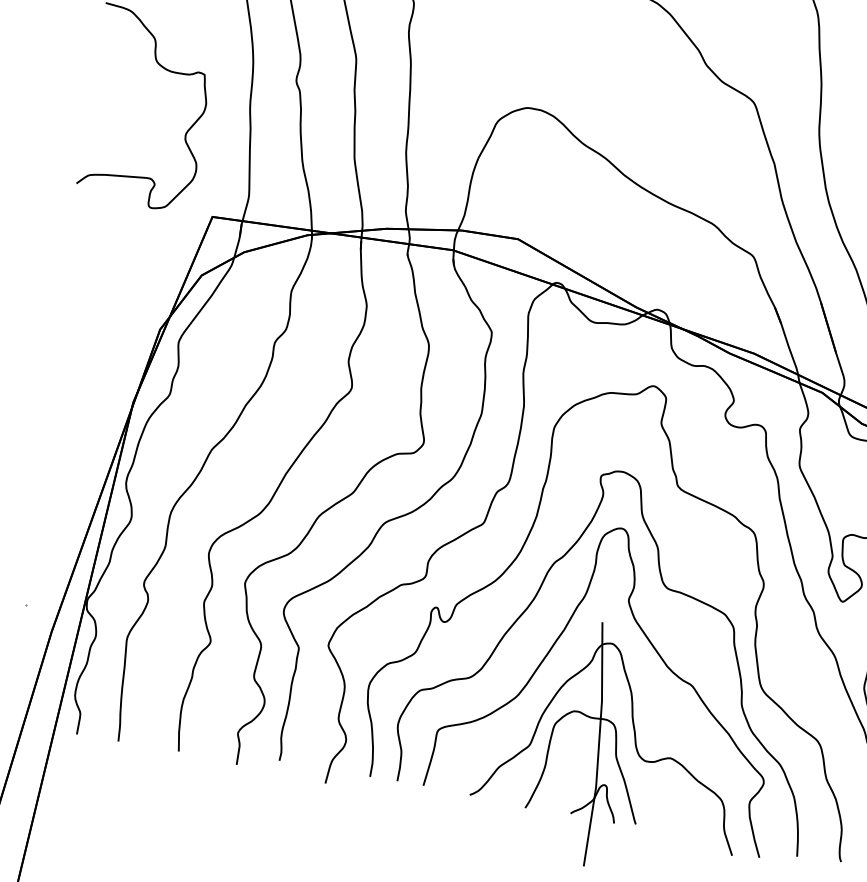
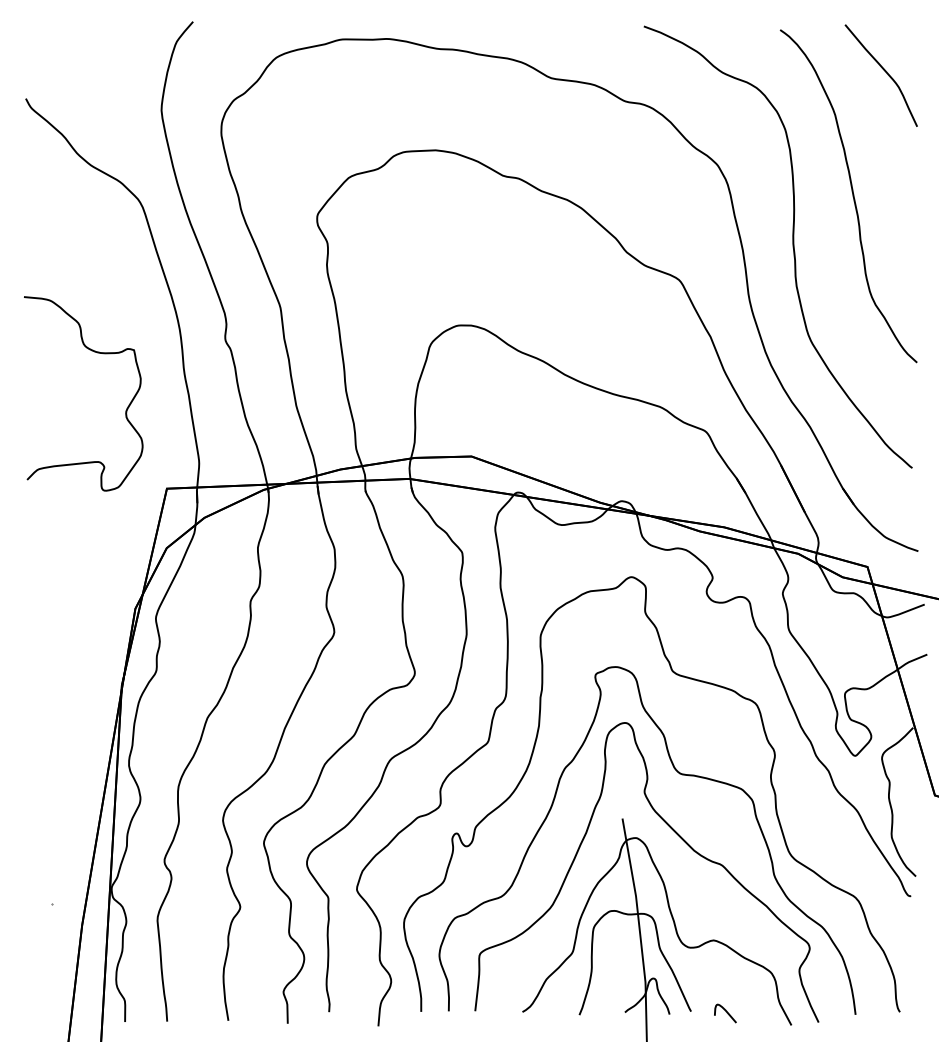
curve: (670, 831) -> (726, 1012), added

